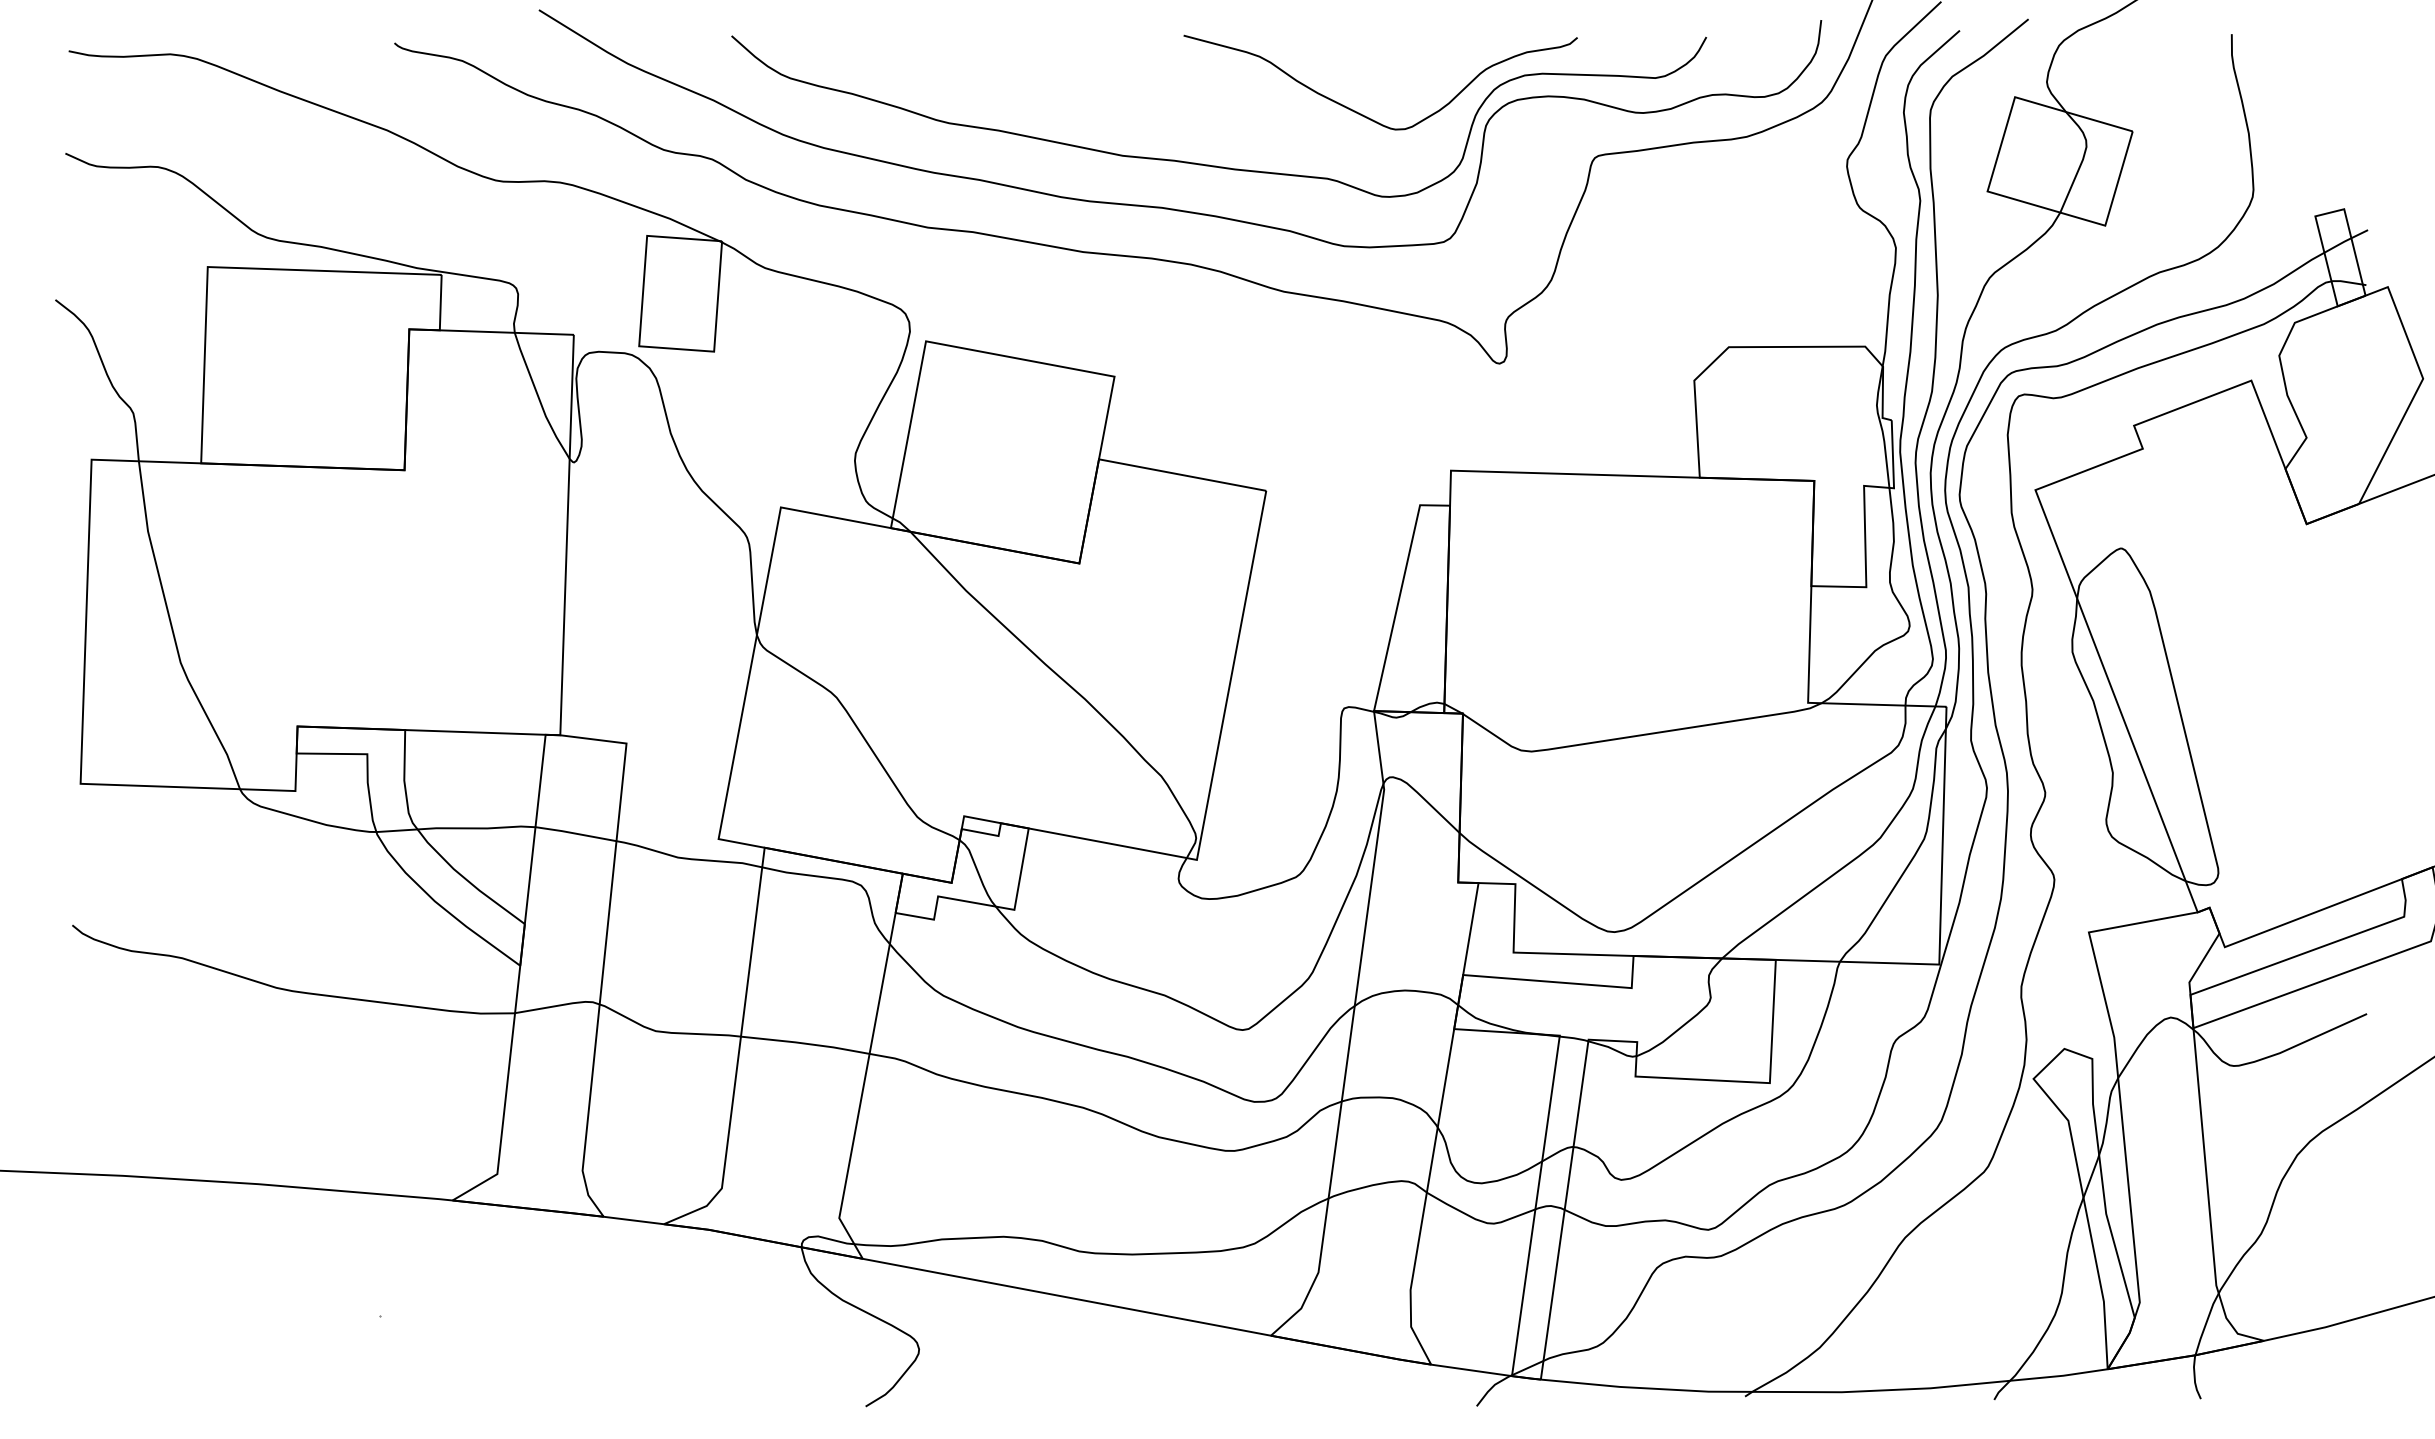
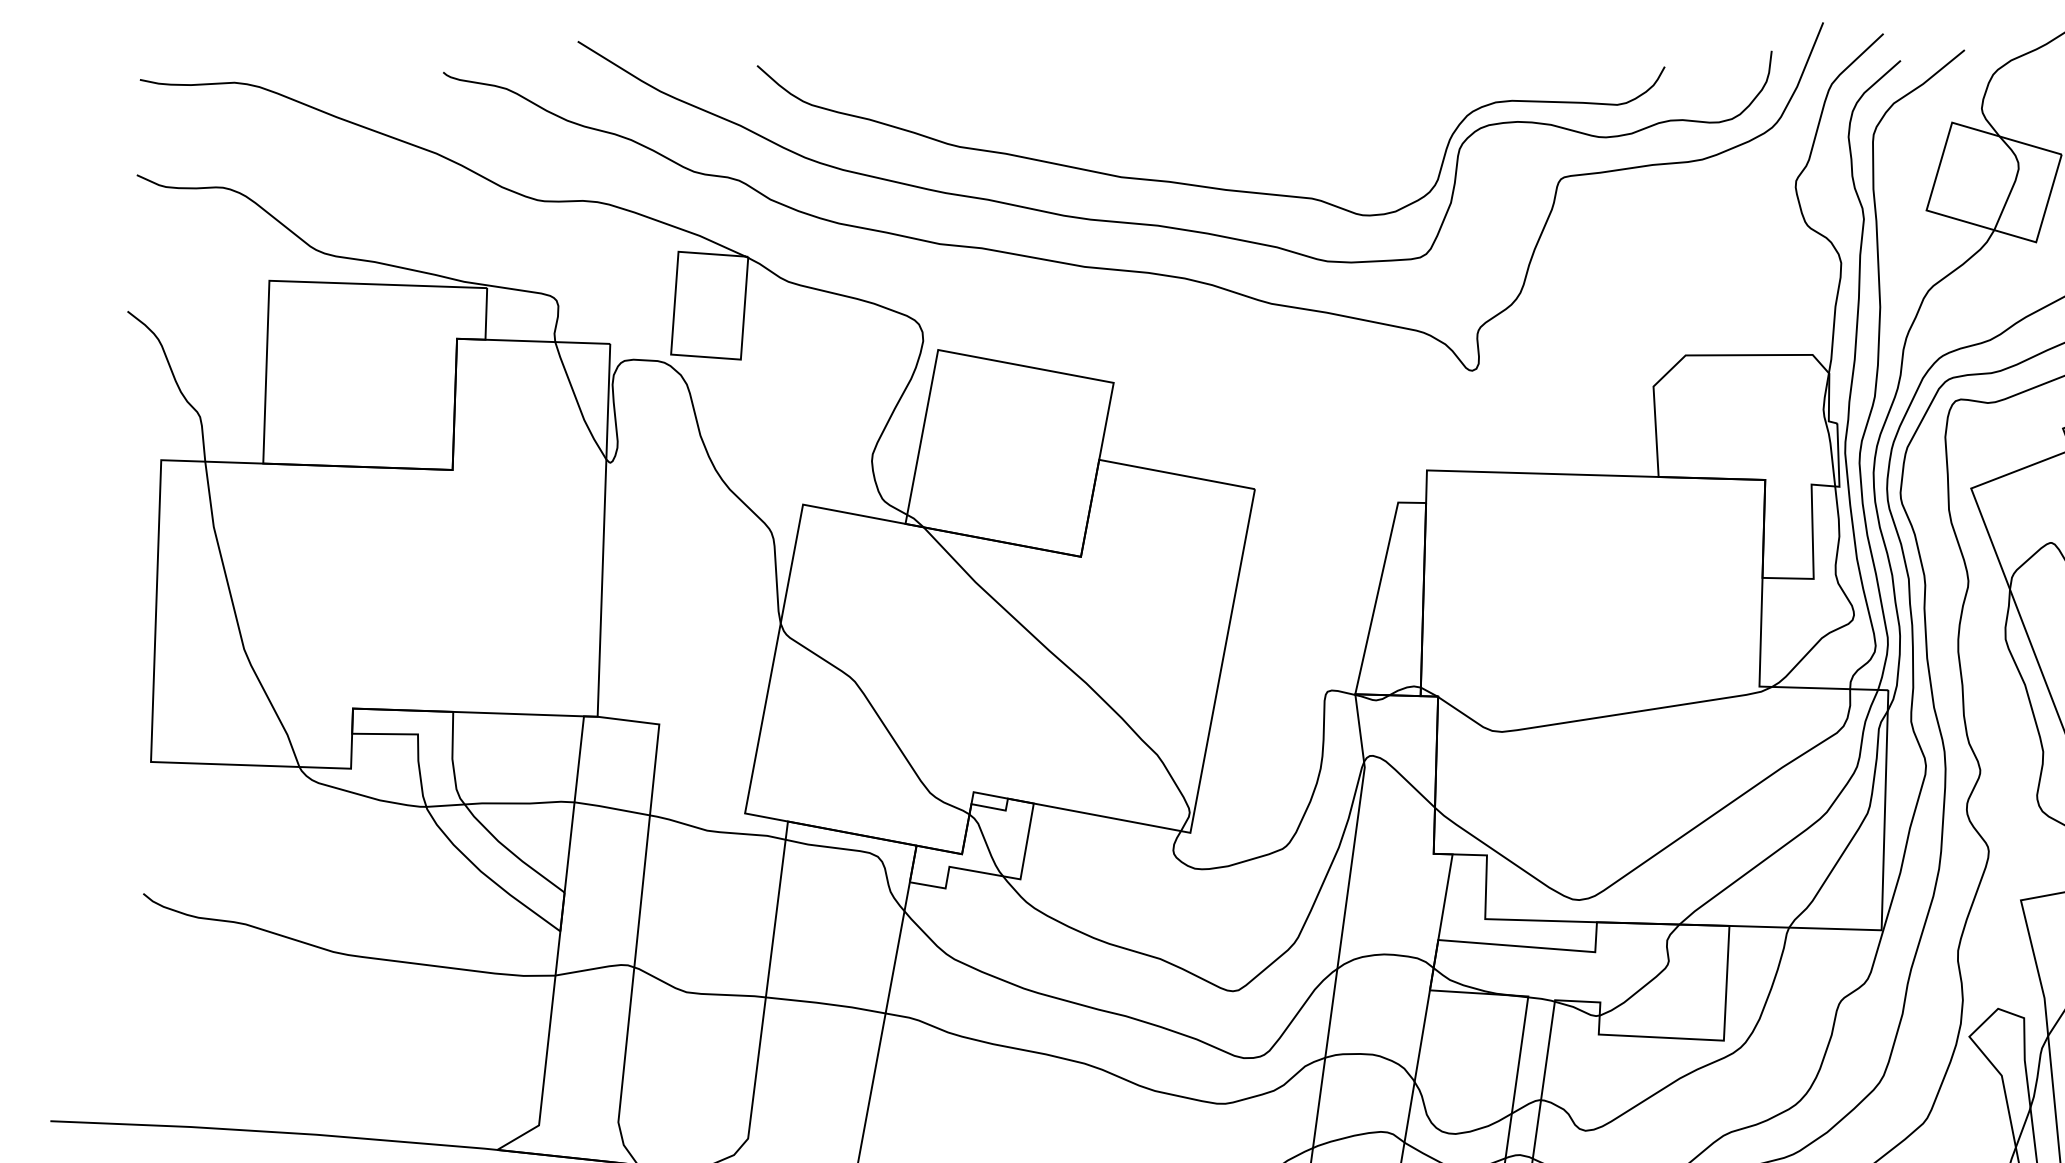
curve: (1363, 114) -> (1345, 138), removed

